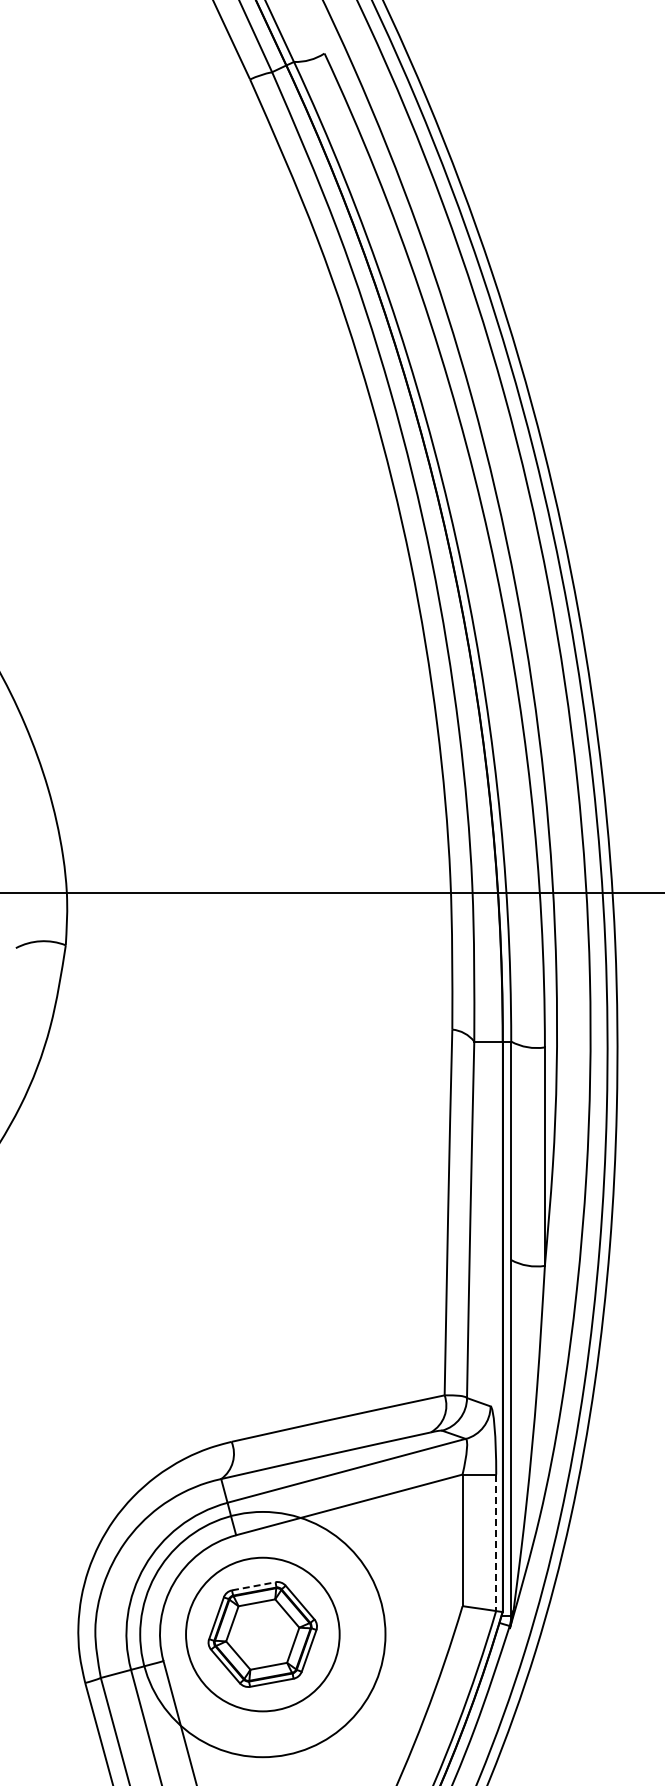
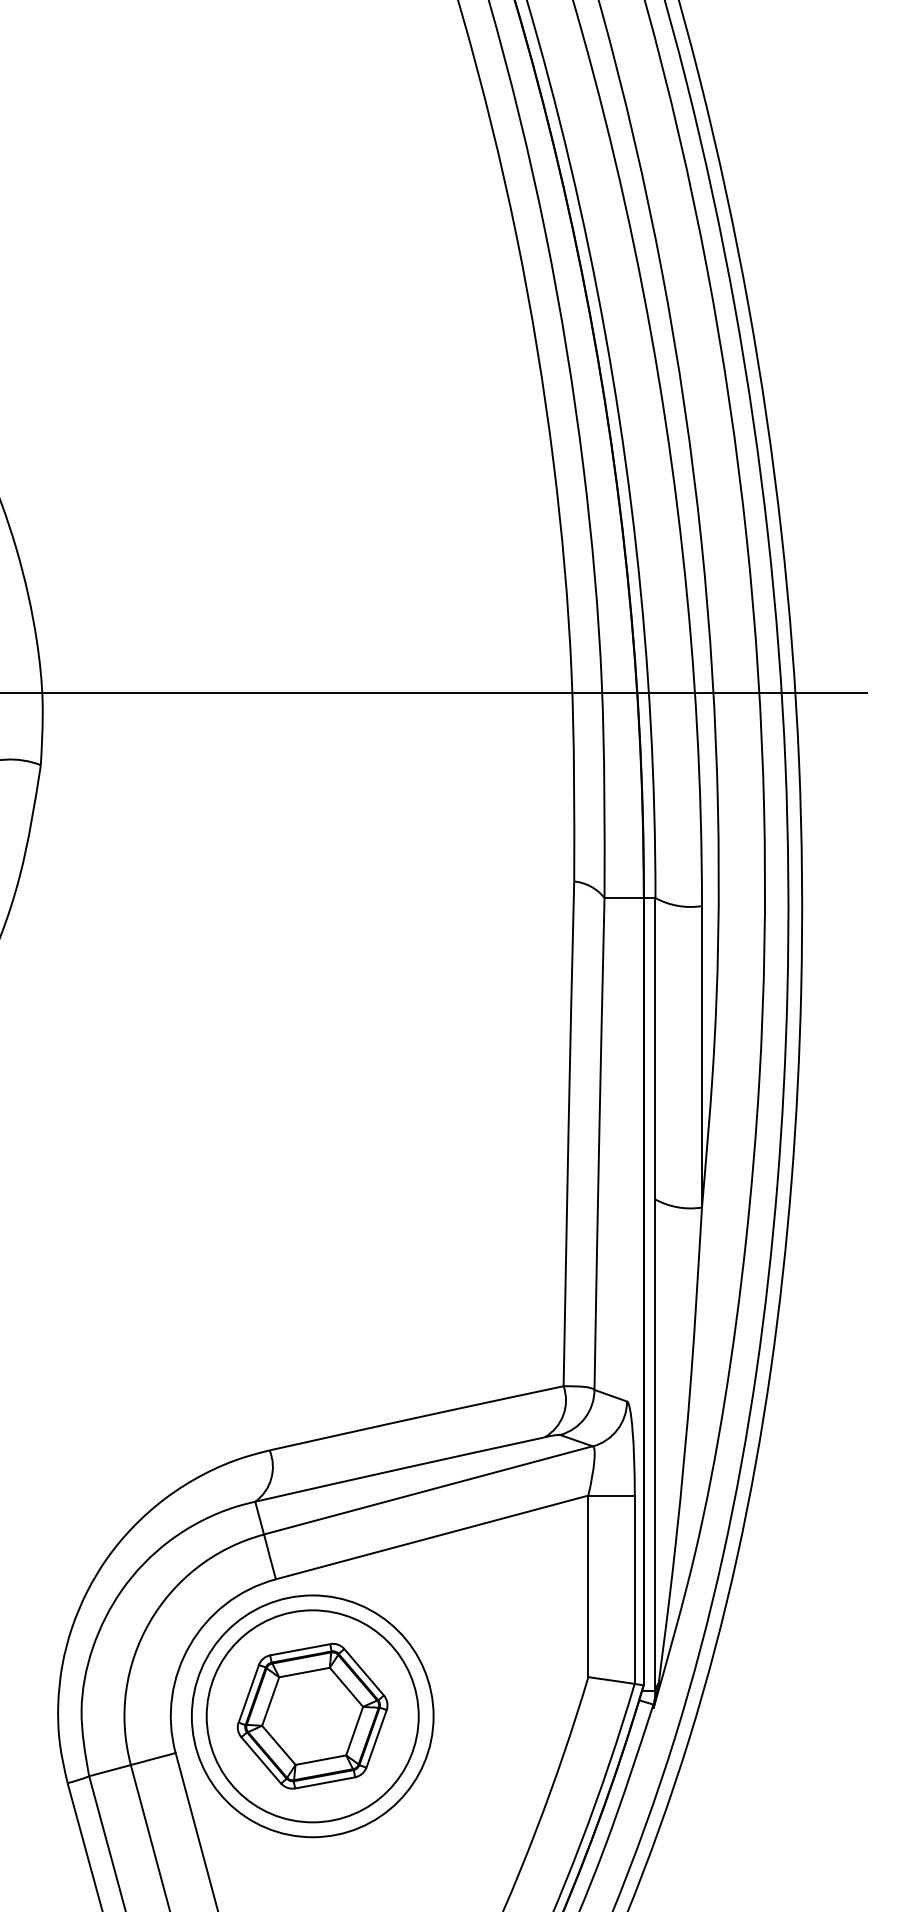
line: (496, 1543) -> (635, 1590), dashed -> solid
line: (254, 1586) -> (301, 1650), dashed -> solid
circle: (262, 1634) -> (312, 1716), size x0.71

